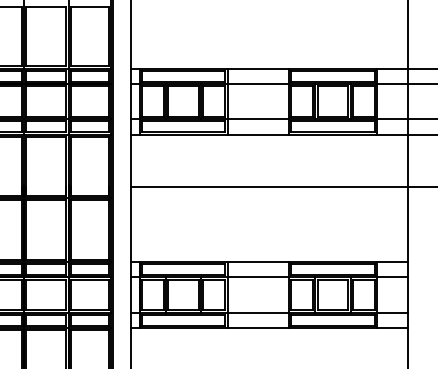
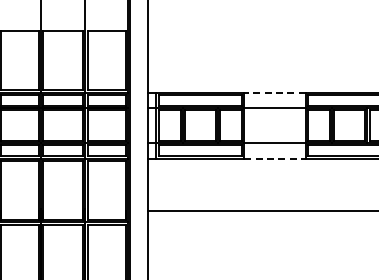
line: (258, 68) -> (275, 92), solid -> dashed
line: (258, 134) -> (275, 158), solid -> dashed

